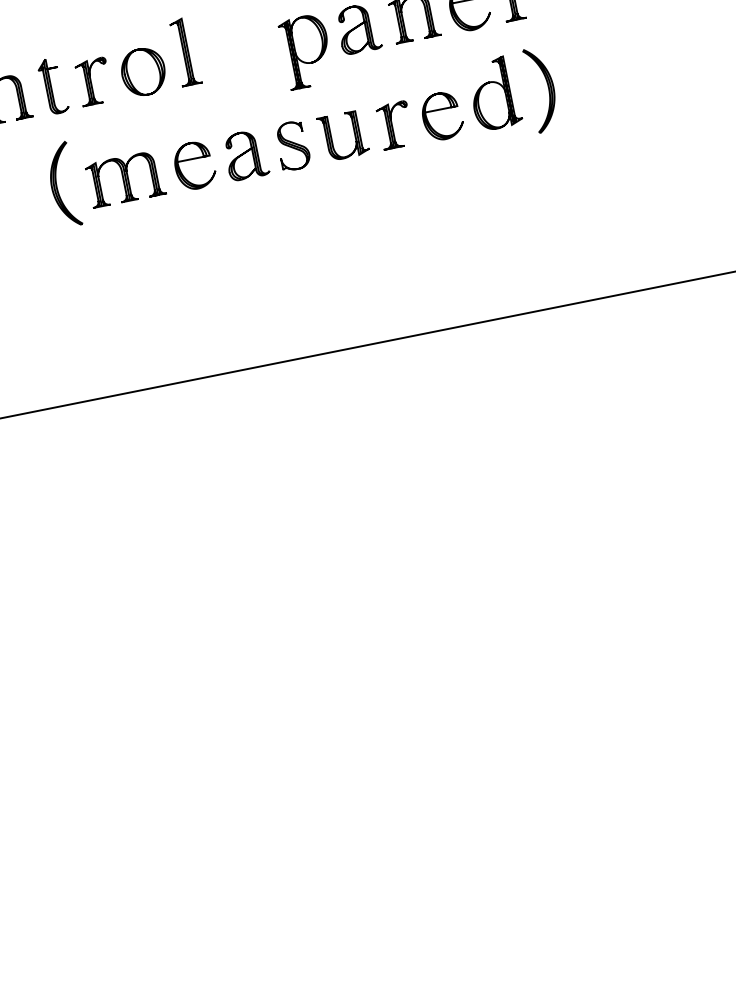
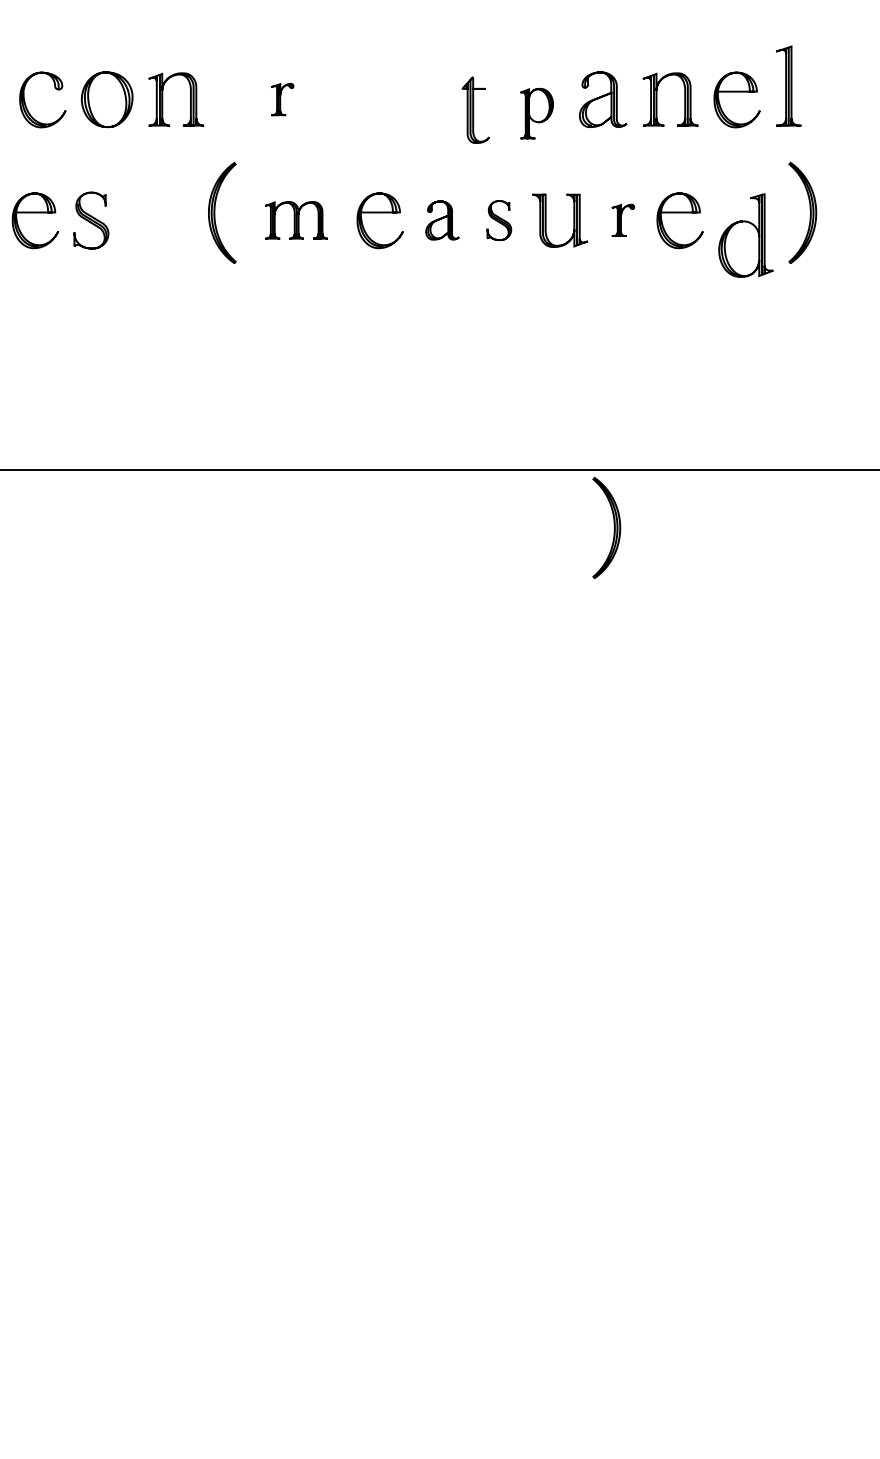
part: (185, 51) -> (395, 85), removed
part: (306, 51) -> (536, 113), size x0.6
curve: (157, 66) -> (359, 96), removed
part: (94, 81) -> (282, 99), size x0.6
curve: (51, 85) -> (474, 109), moved
part: (493, 93) -> (745, 235), moved
part: (395, 125) -> (623, 220), size x0.6
part: (293, 145) -> (499, 220), size x0.7
part: (246, 155) -> (442, 220), size x0.7
part: (125, 179) -> (296, 220), size x0.7
curve: (437, 377) -> (613, 524), added

